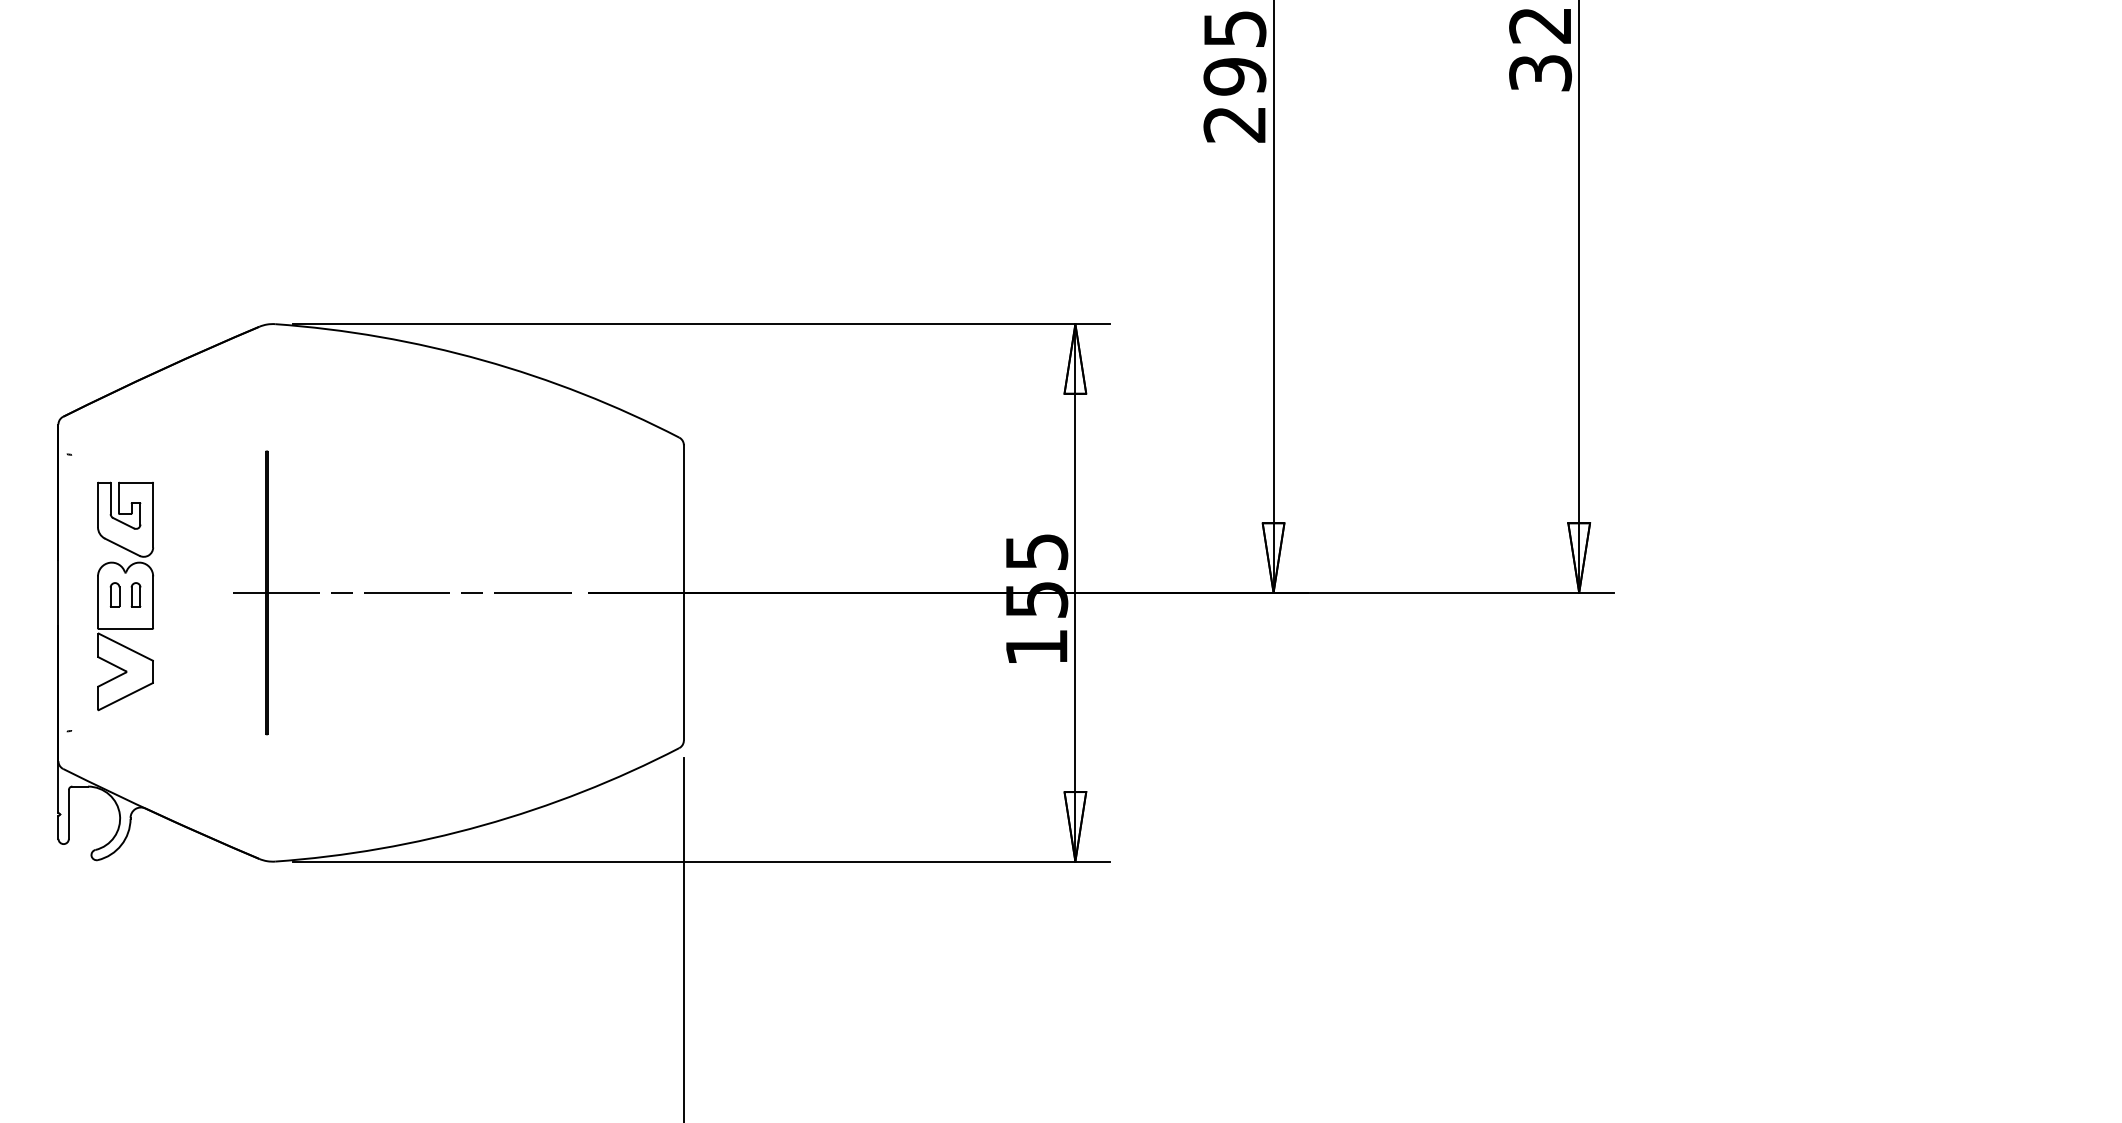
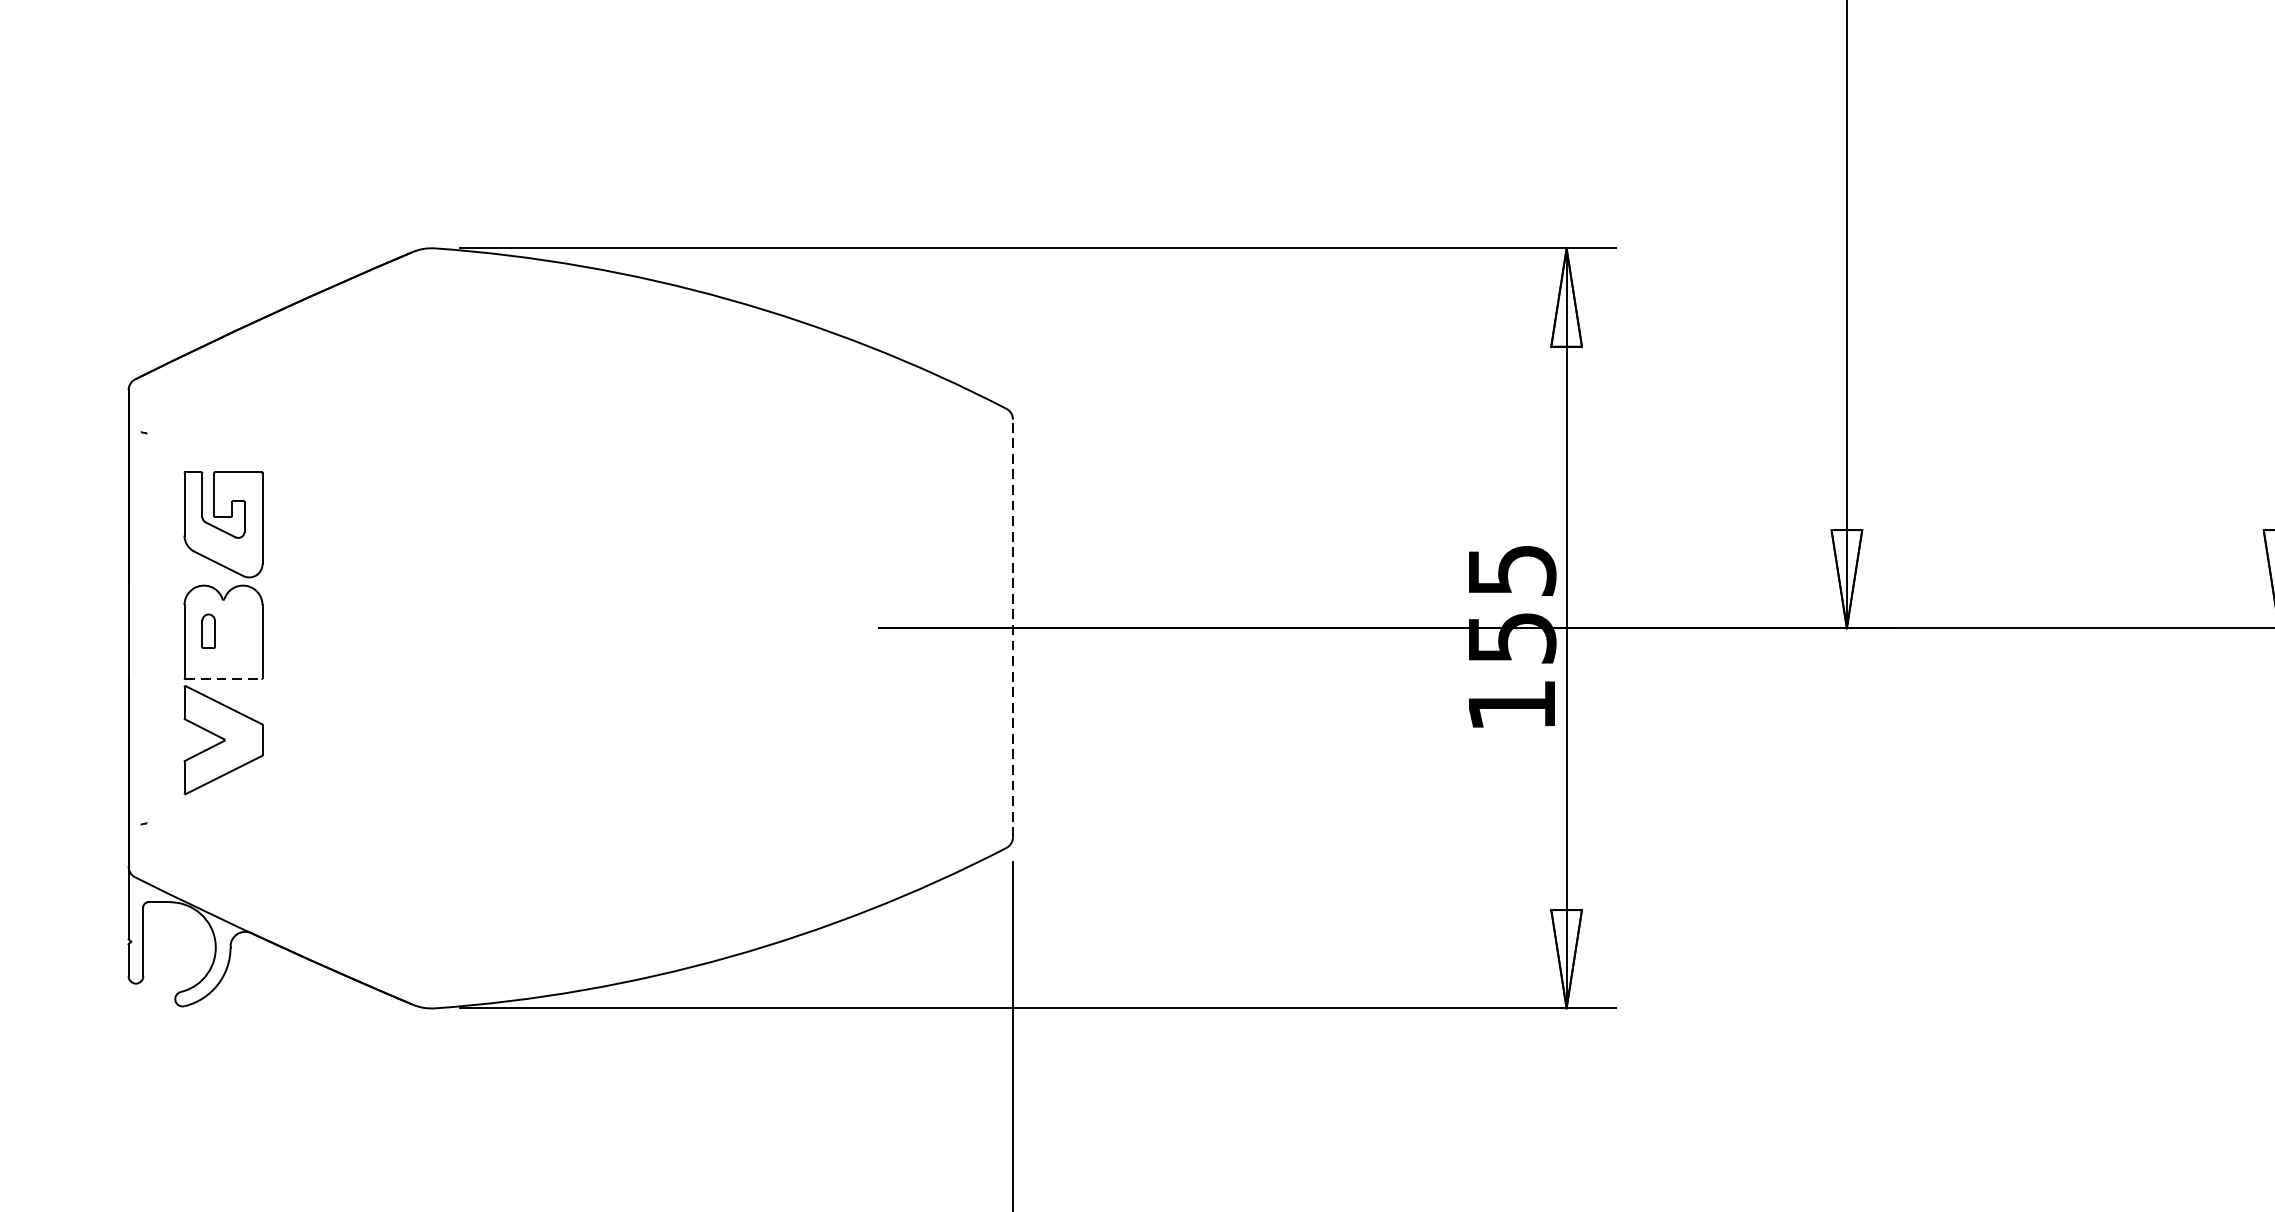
part: (402, 592) -> (615, 627), removed
line: (683, 592) -> (1012, 627), solid -> dashed
part: (135, 594) -> (237, 630), removed
line: (125, 628) -> (223, 678), solid -> dashed

